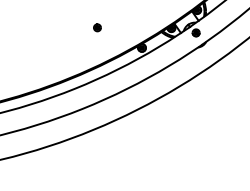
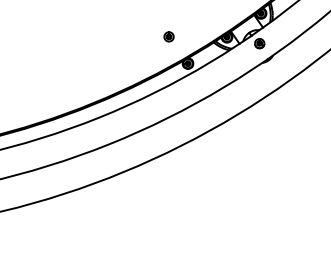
part: (97, 27) -> (168, 36), moved

